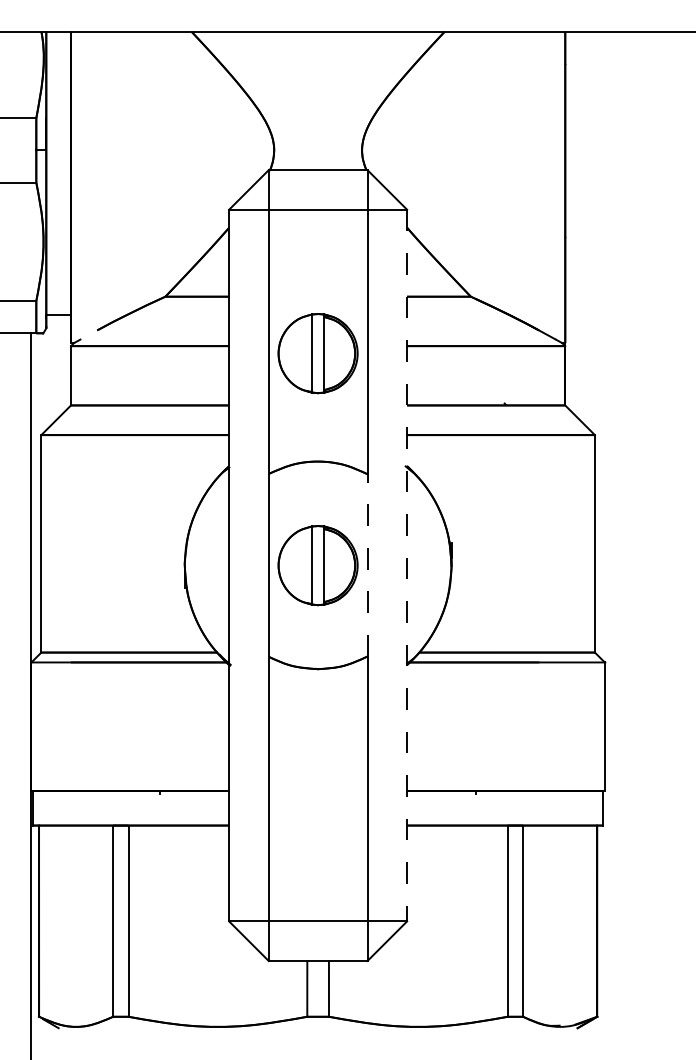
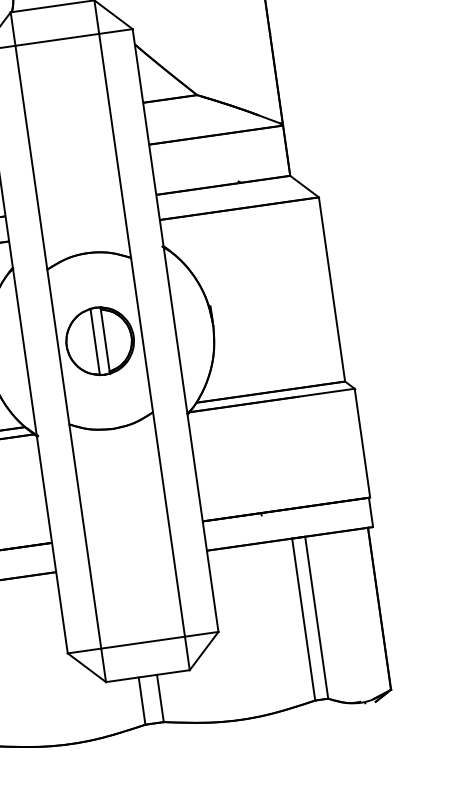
part: (317, 353) -> (74, 161), removed
line: (367, 564) -> (141, 334), dashed -> solid
line: (407, 565) -> (175, 330), dashed -> solid

